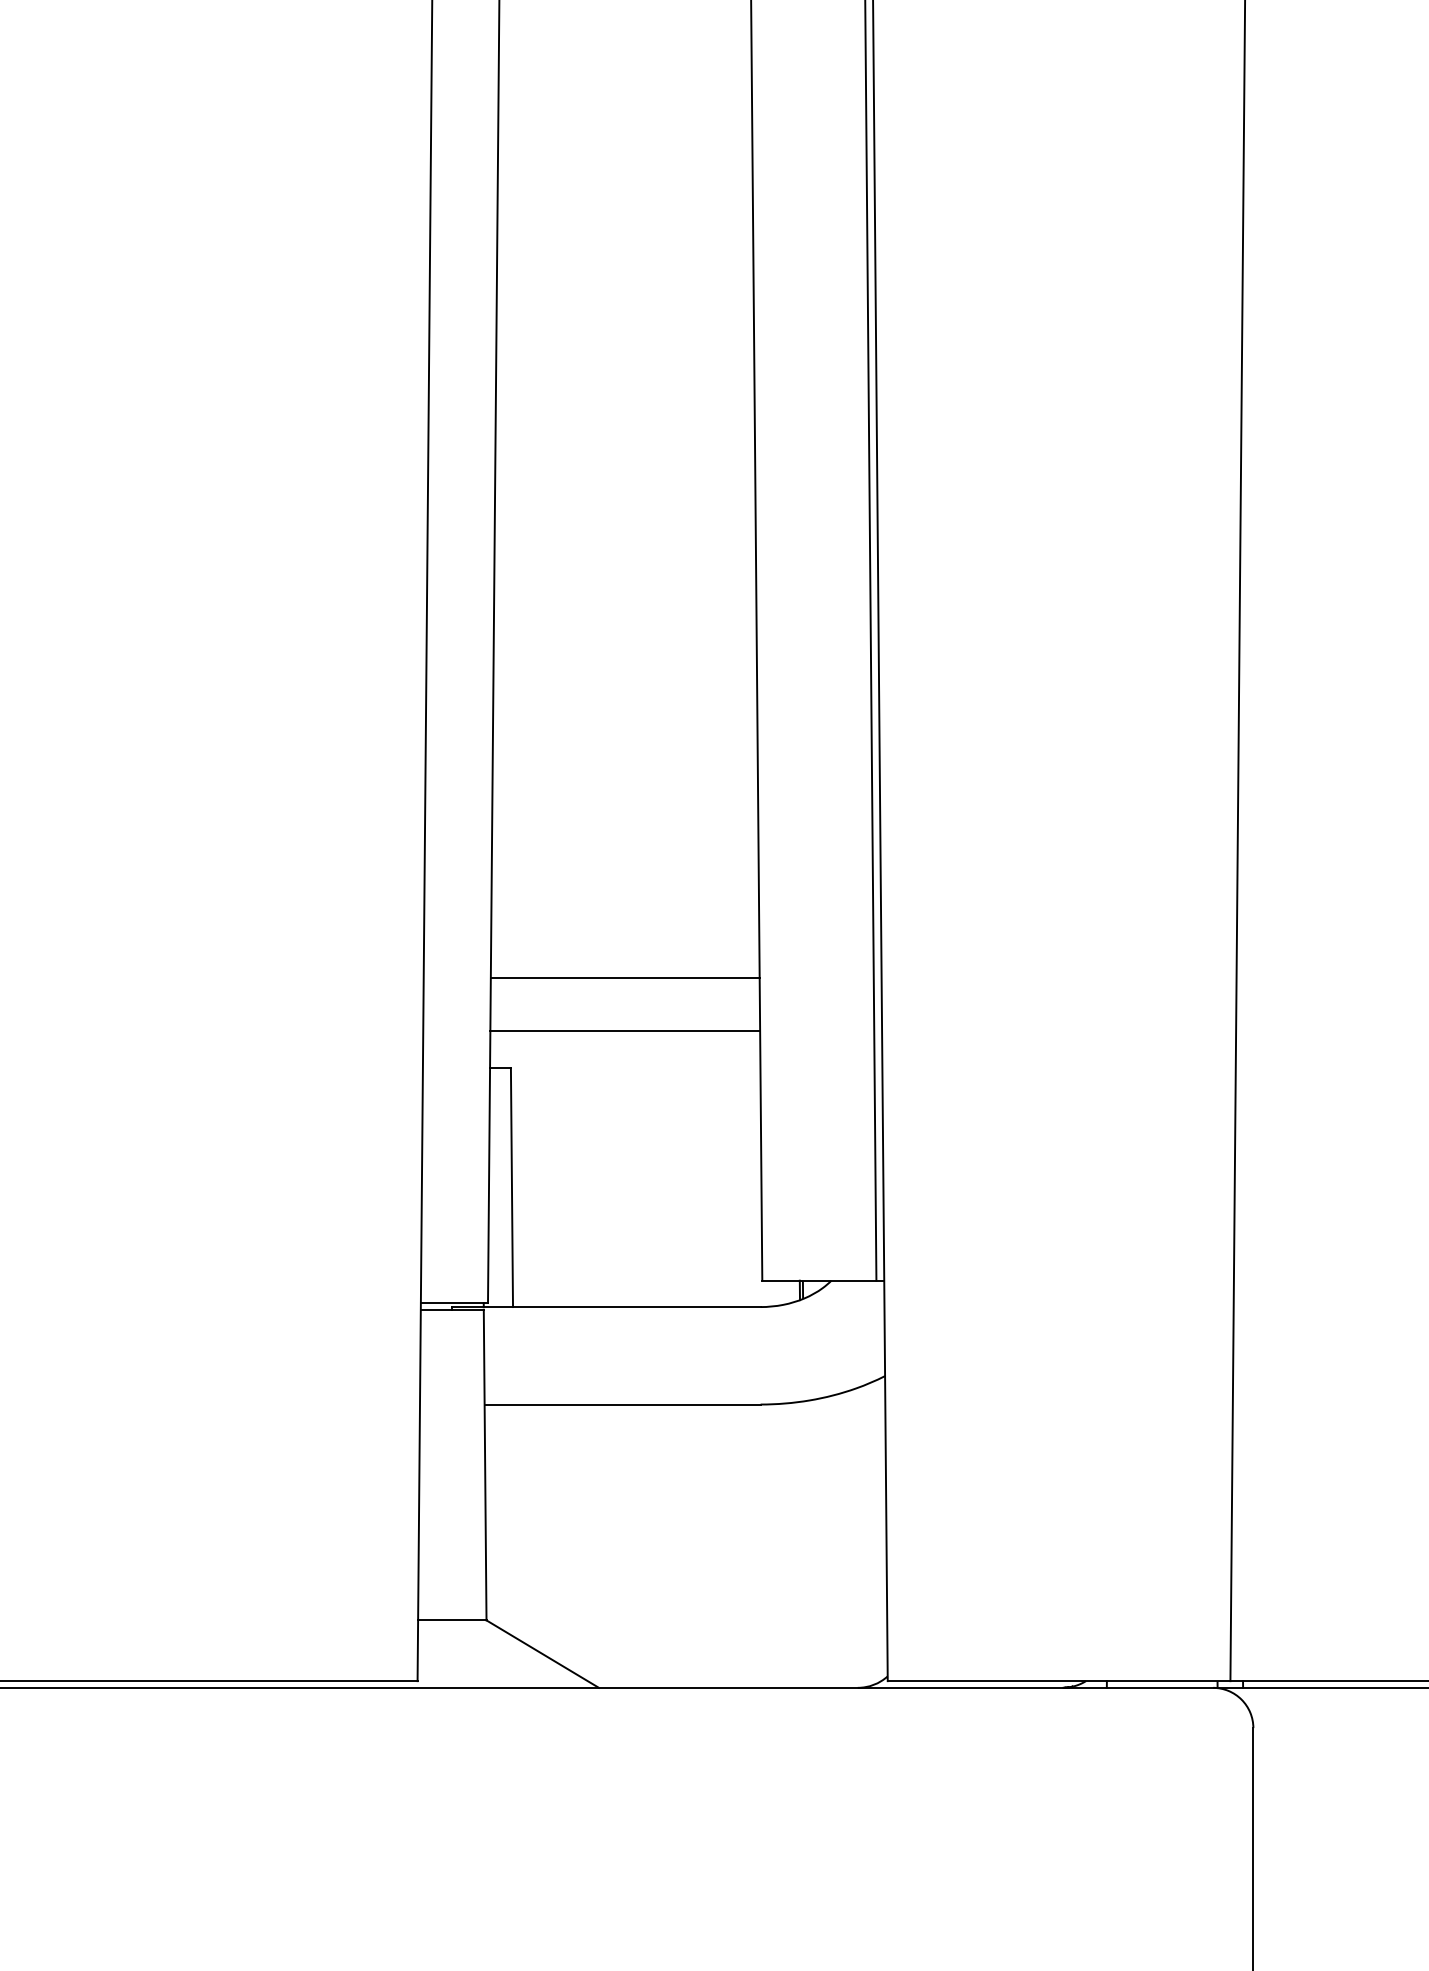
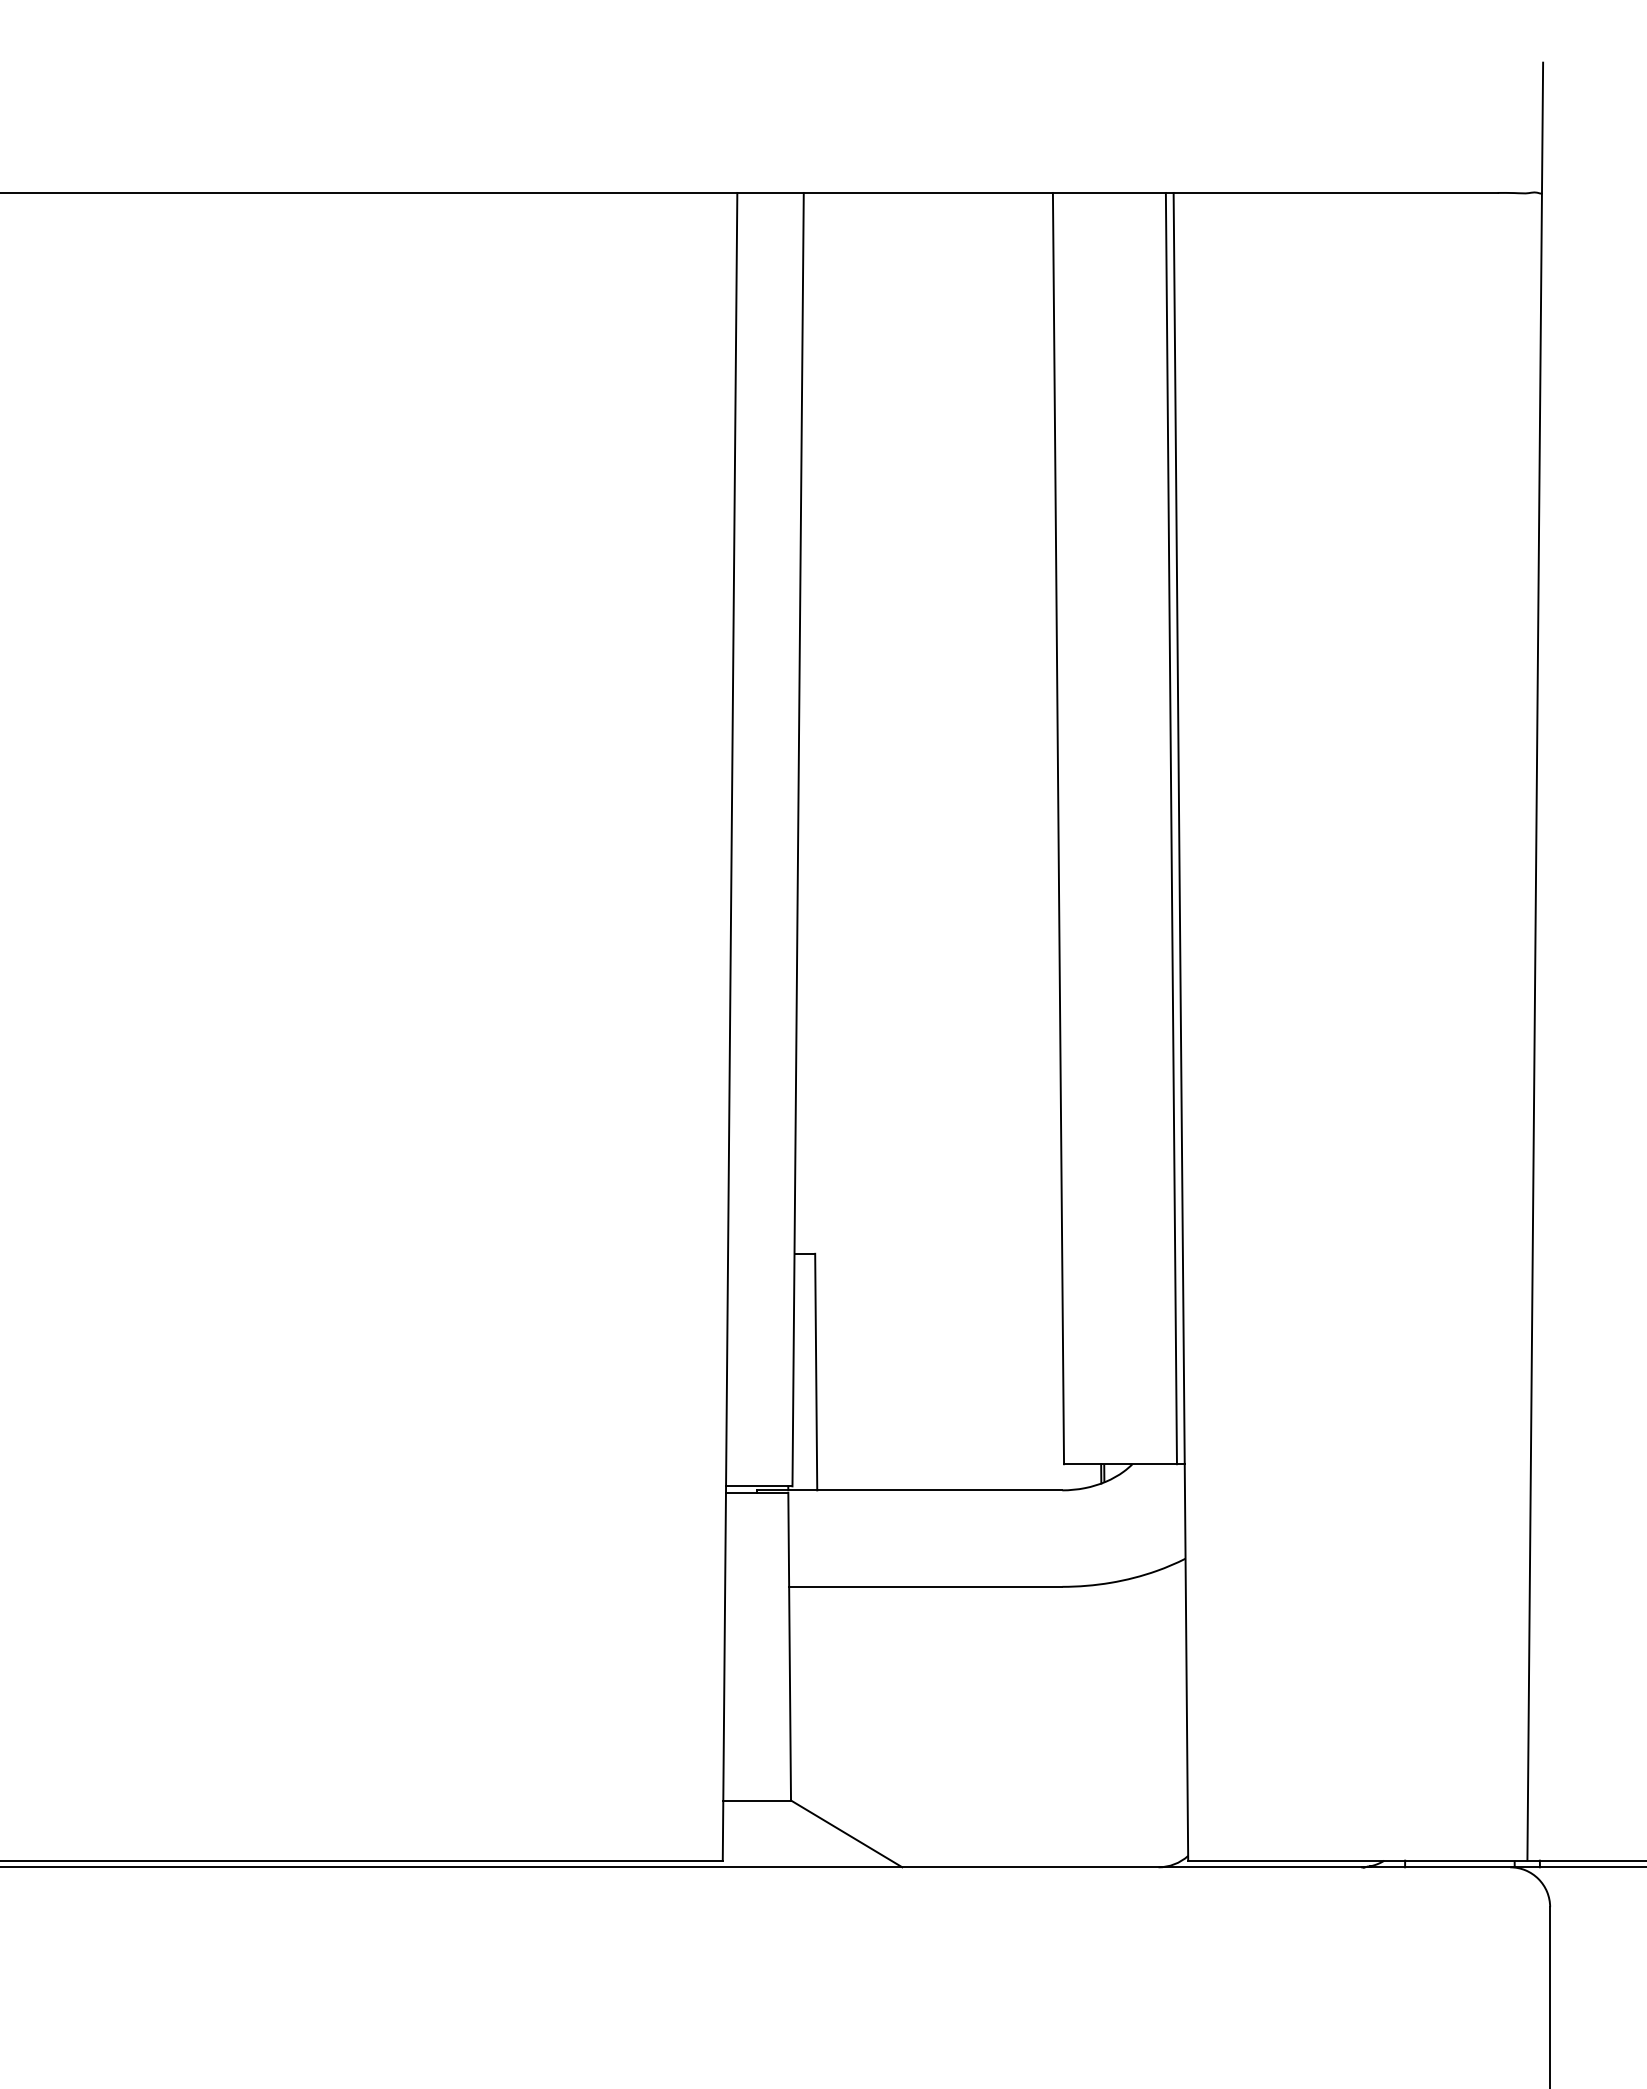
line: (625, 977) -> (928, 1164), removed
line: (624, 1031) -> (927, 1217), removed

